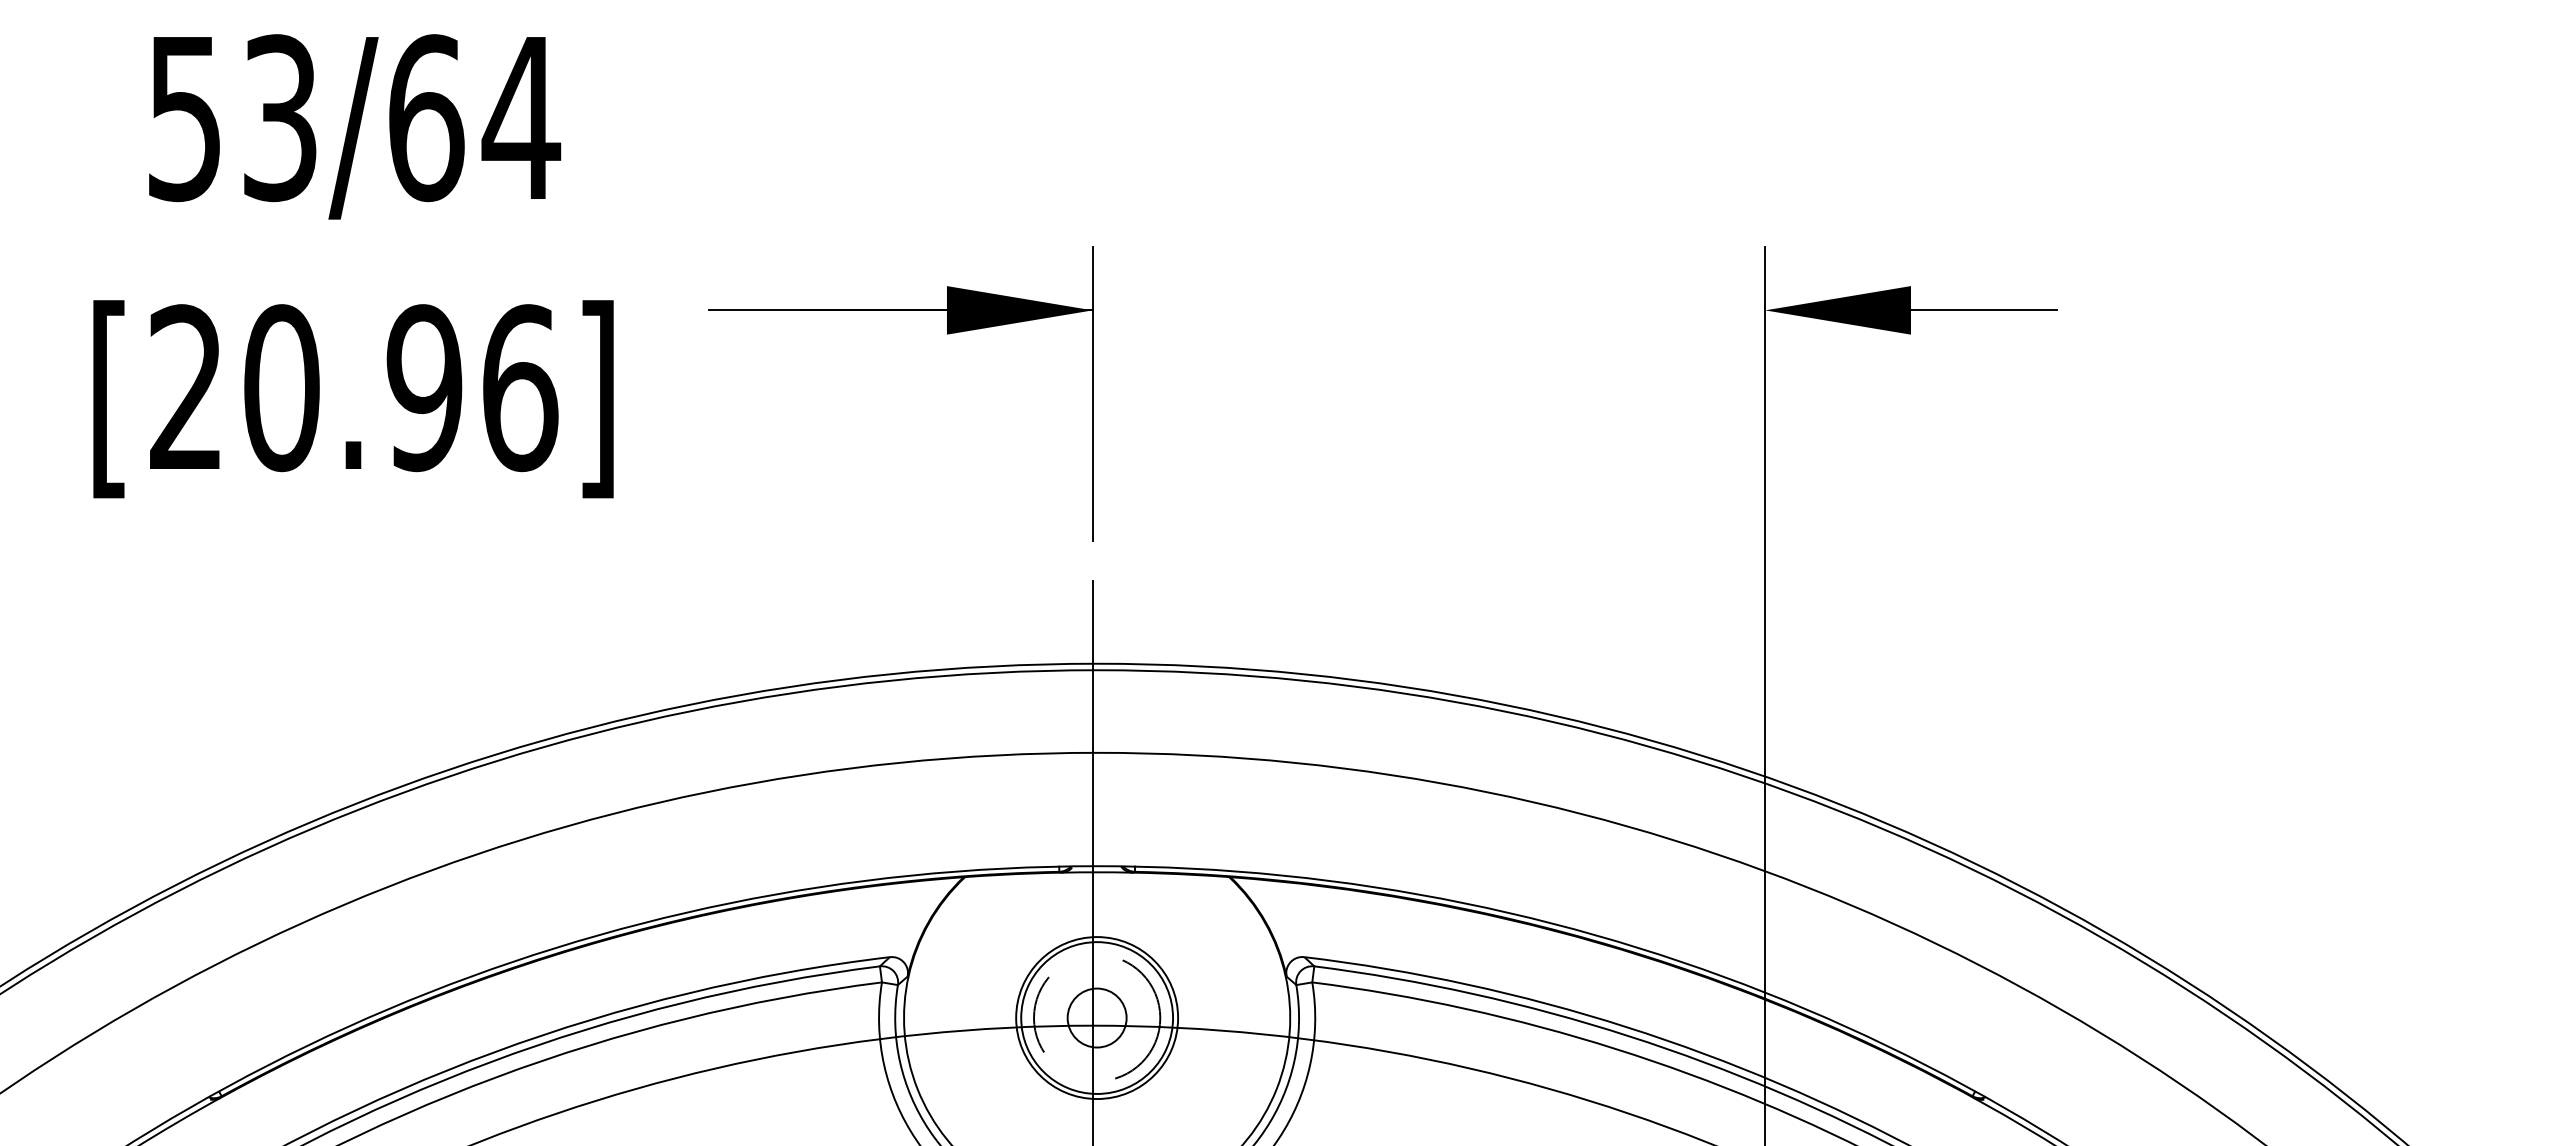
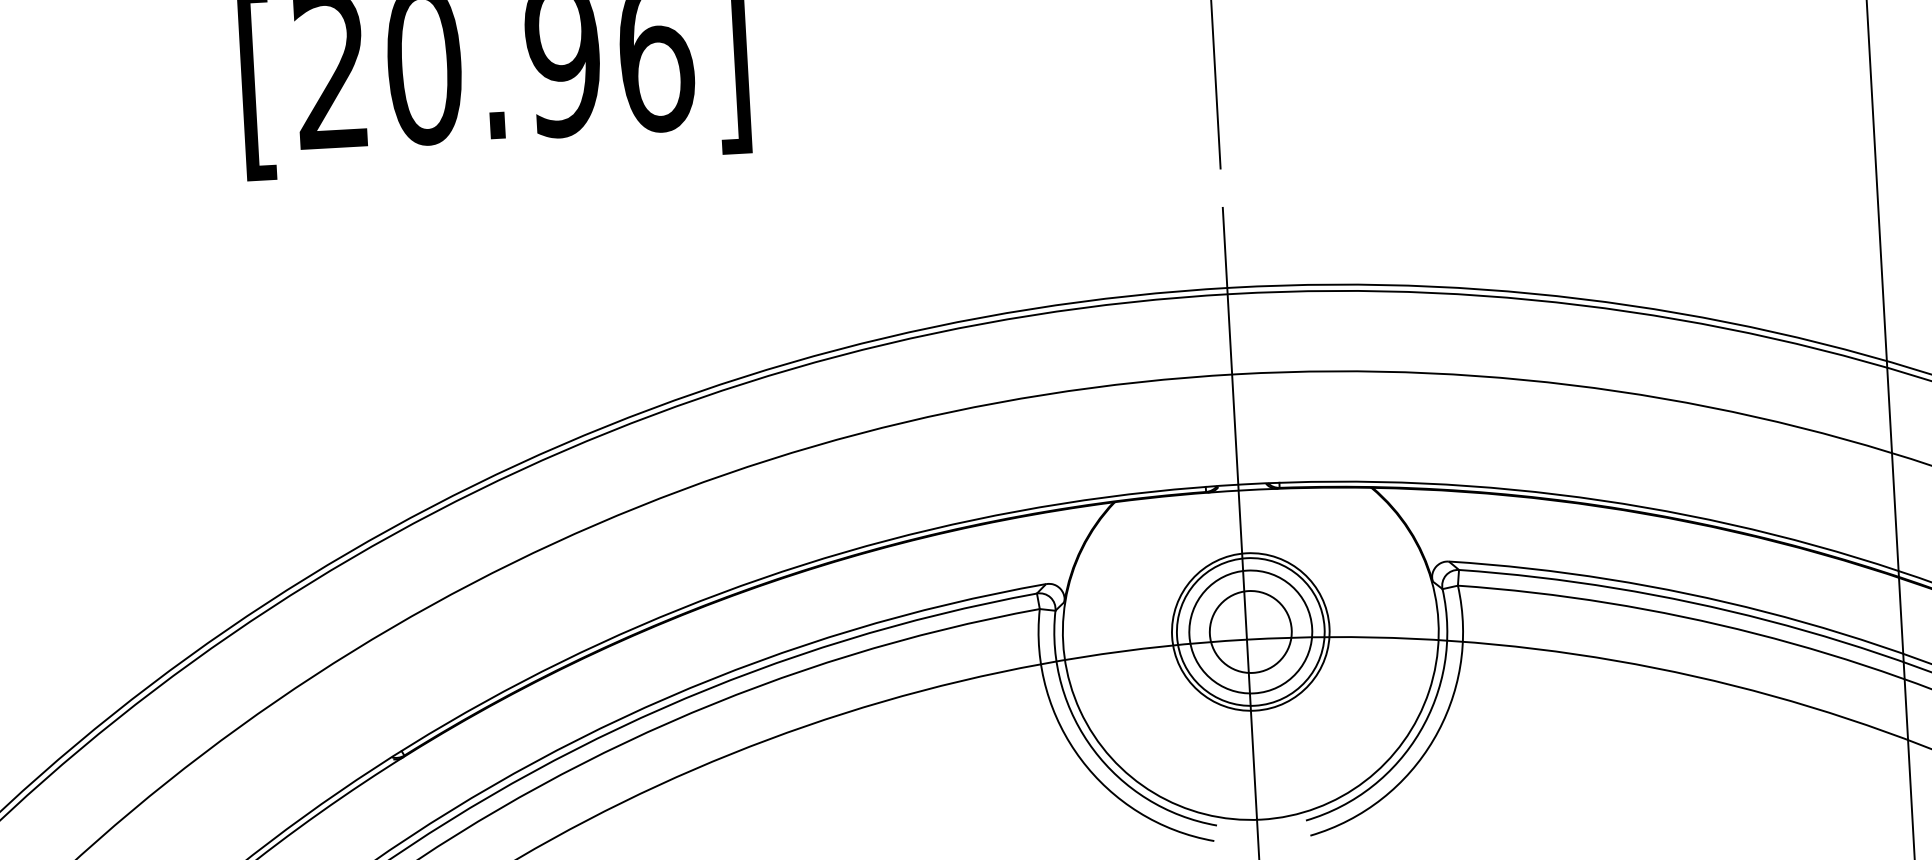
circle: (1096, 1017) -> (1250, 631), dashed -> solid
circle: (1097, 1017) -> (1251, 631), size x1.43

